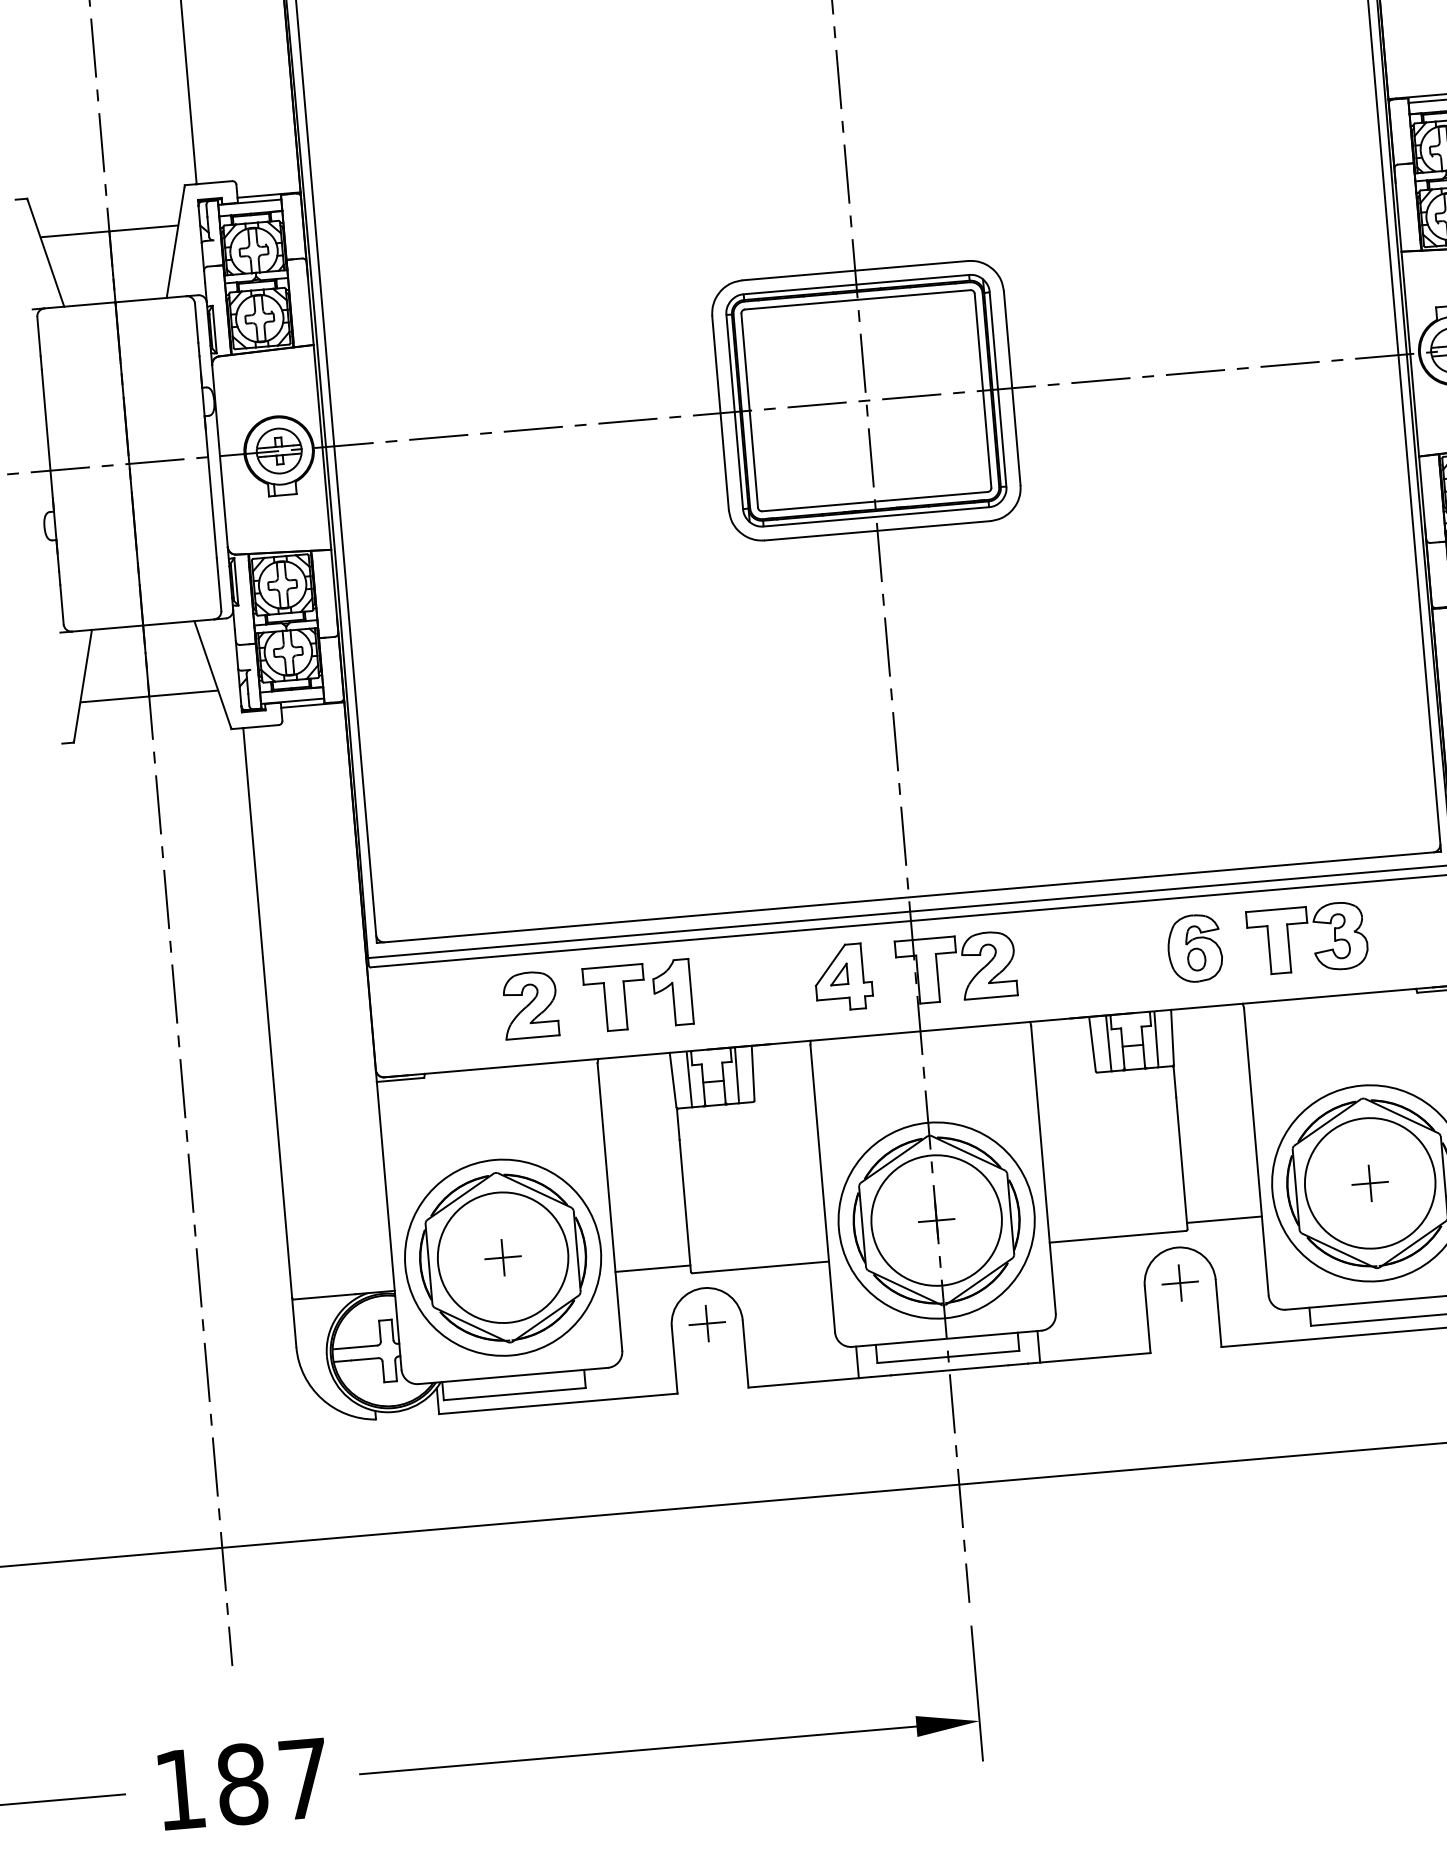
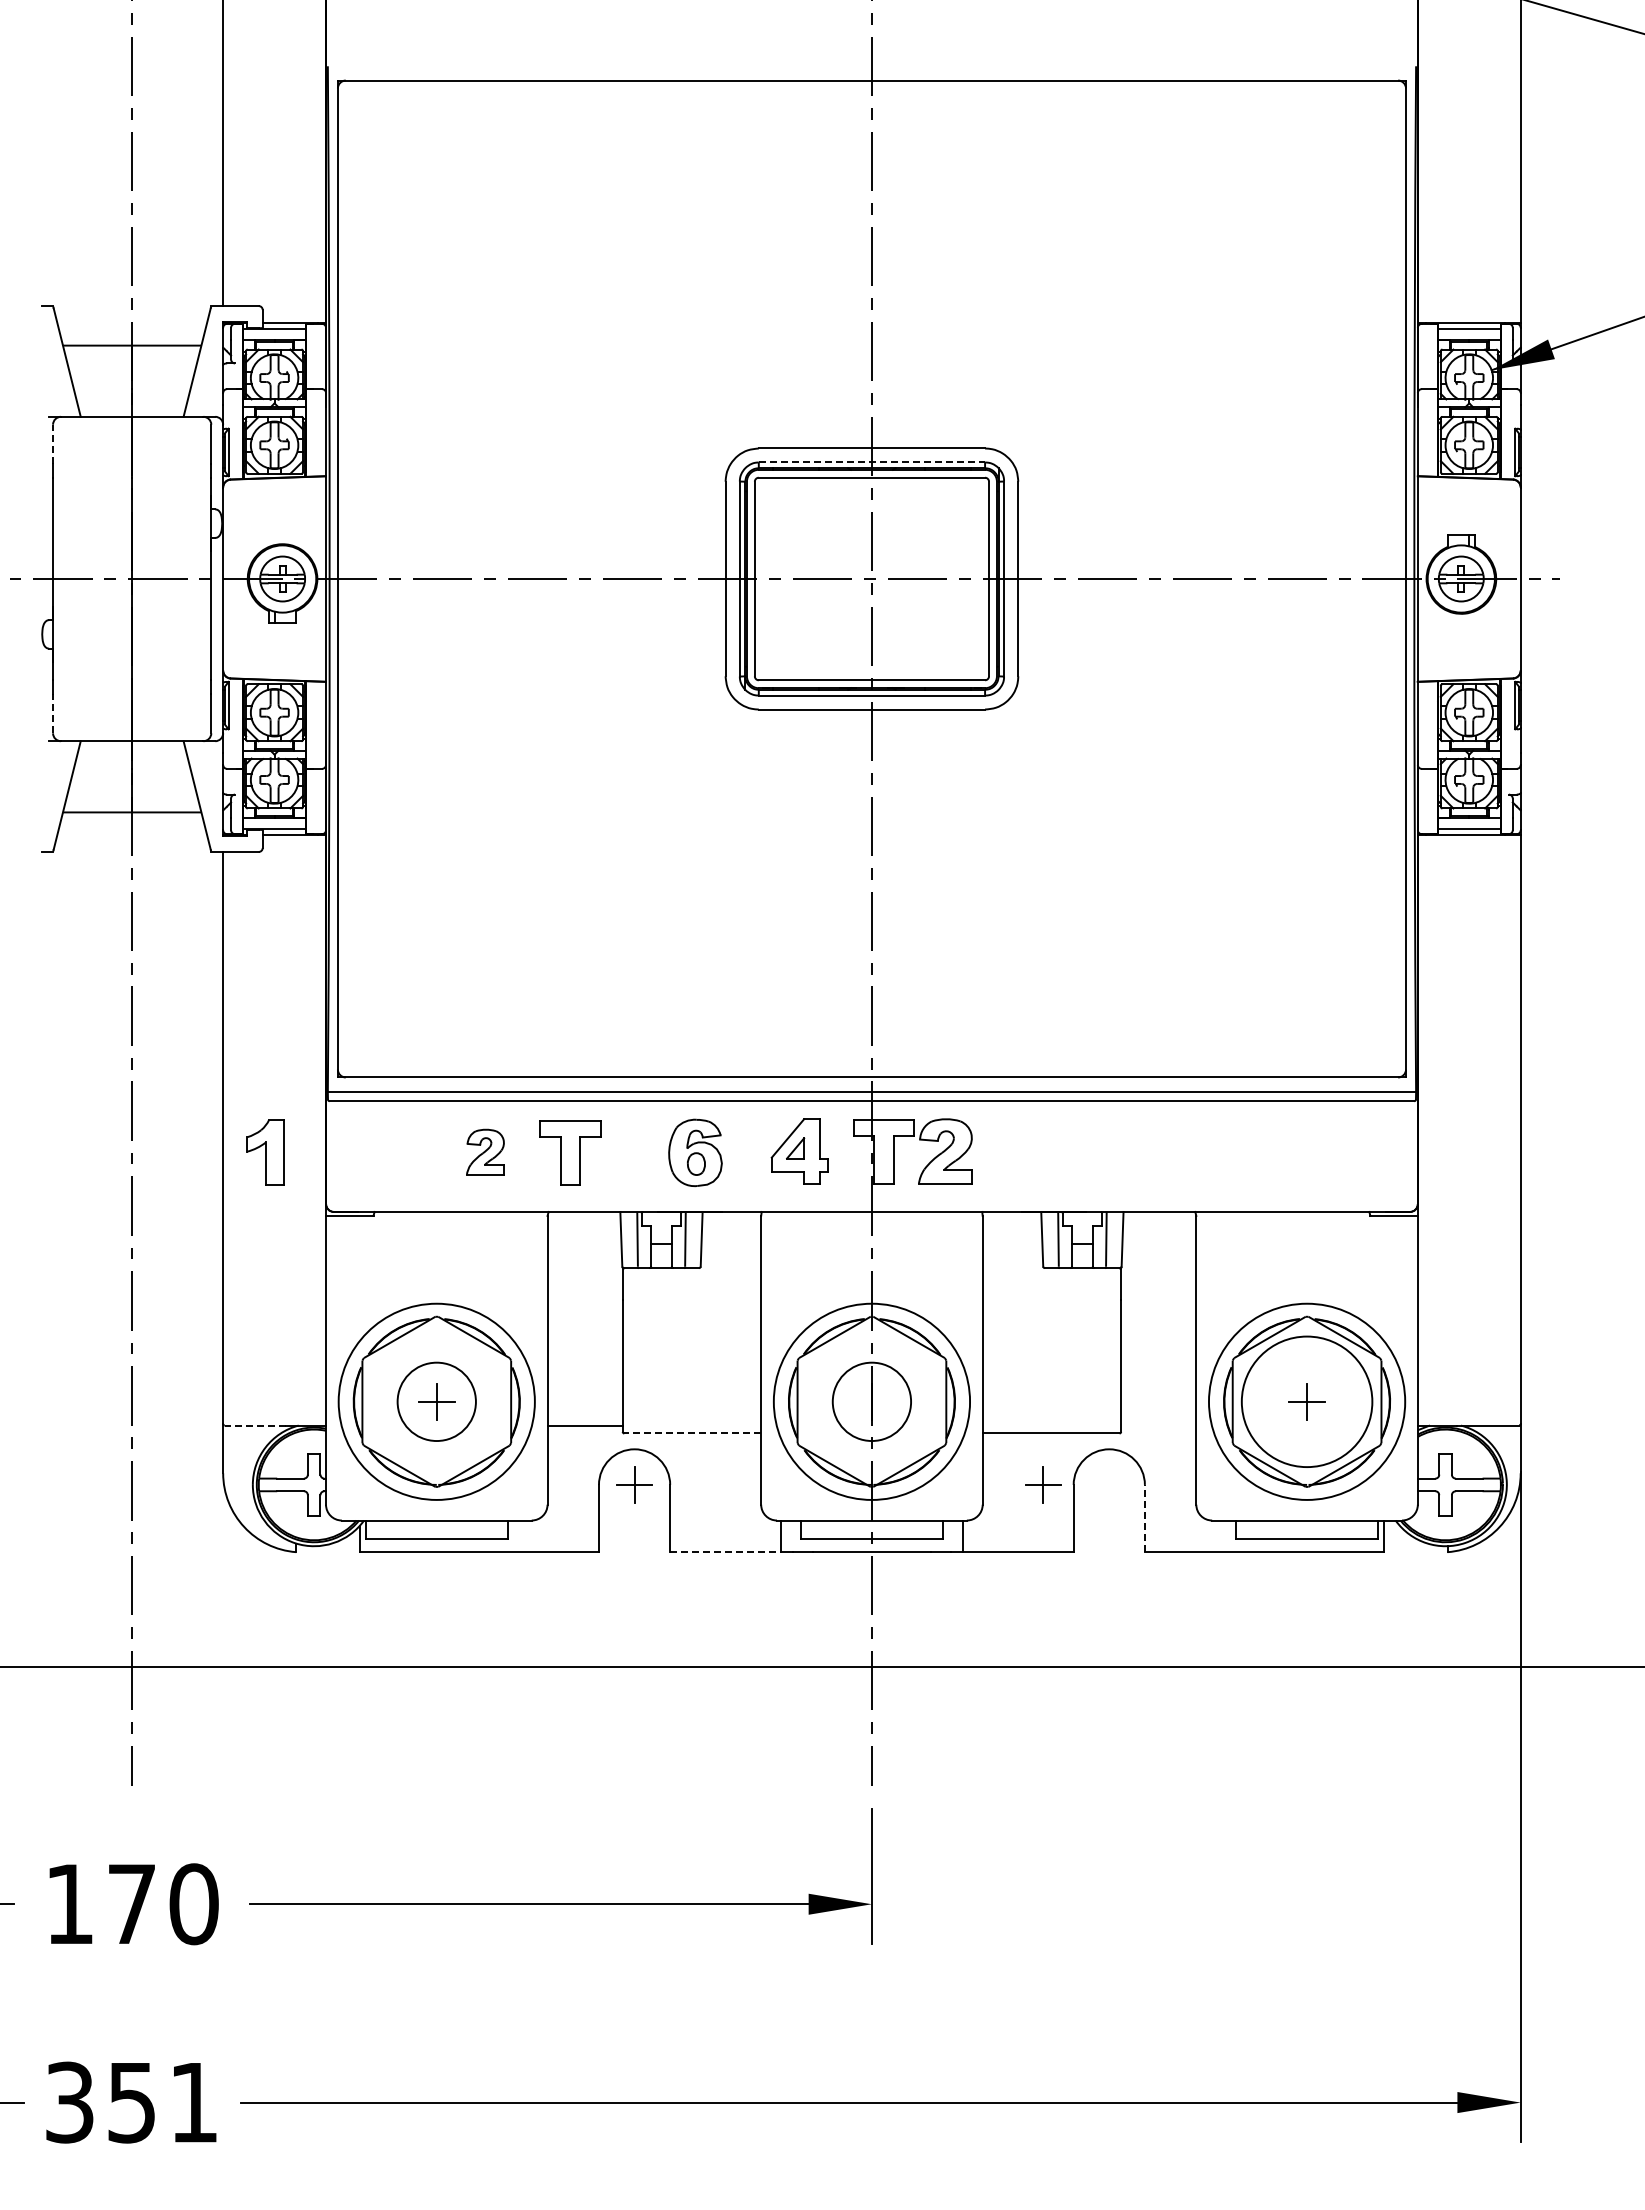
line: (856, 284) -> (872, 462), solid -> dashed
line: (39, 336) -> (53, 444), solid -> dashed
line: (62, 604) -> (53, 713), solid -> dashed
part: (1306, 923) -> (1265, 1137), removed
part: (1194, 948) -> (695, 1152), moved
part: (672, 992) -> (265, 1152), moved
part: (530, 1005) -> (485, 1152), size x0.7
line: (1224, 1219) -> (1158, 1425), removed
circle: (936, 1220) -> (871, 1401), size x0.6
line: (936, 1220) -> (871, 1401), removed
circle: (502, 1257) -> (436, 1401), size x0.6
line: (760, 1267) -> (692, 1433), solid -> dashed
part: (1180, 1282) -> (1043, 1484), moved
line: (324, 1296) -> (255, 1425), solid -> dashed
line: (1218, 1313) -> (1144, 1518), solid -> dashed
line: (804, 1383) -> (726, 1552), solid -> dashed
text: (272, 1781) -> (162, 1904), 187 -> 170

